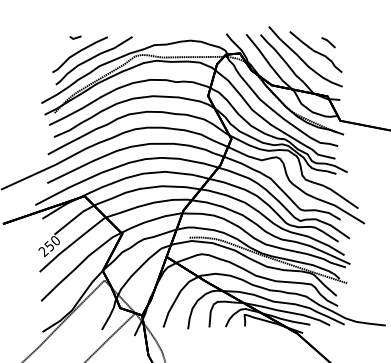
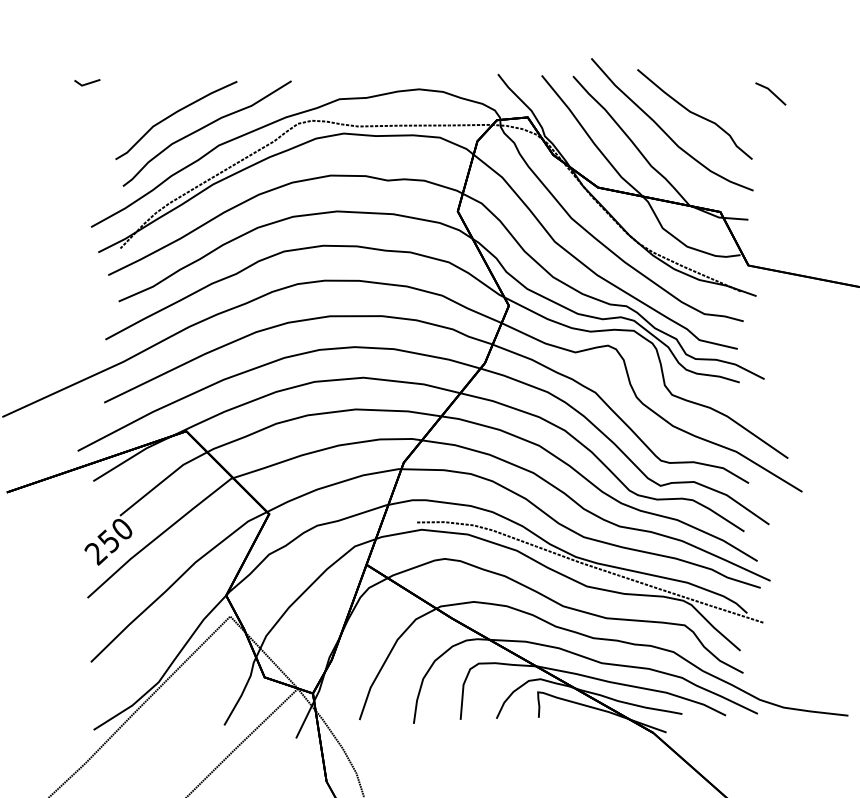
line: (75, 37) -> (87, 82), moved
line: (328, 42) -> (770, 93), moved

